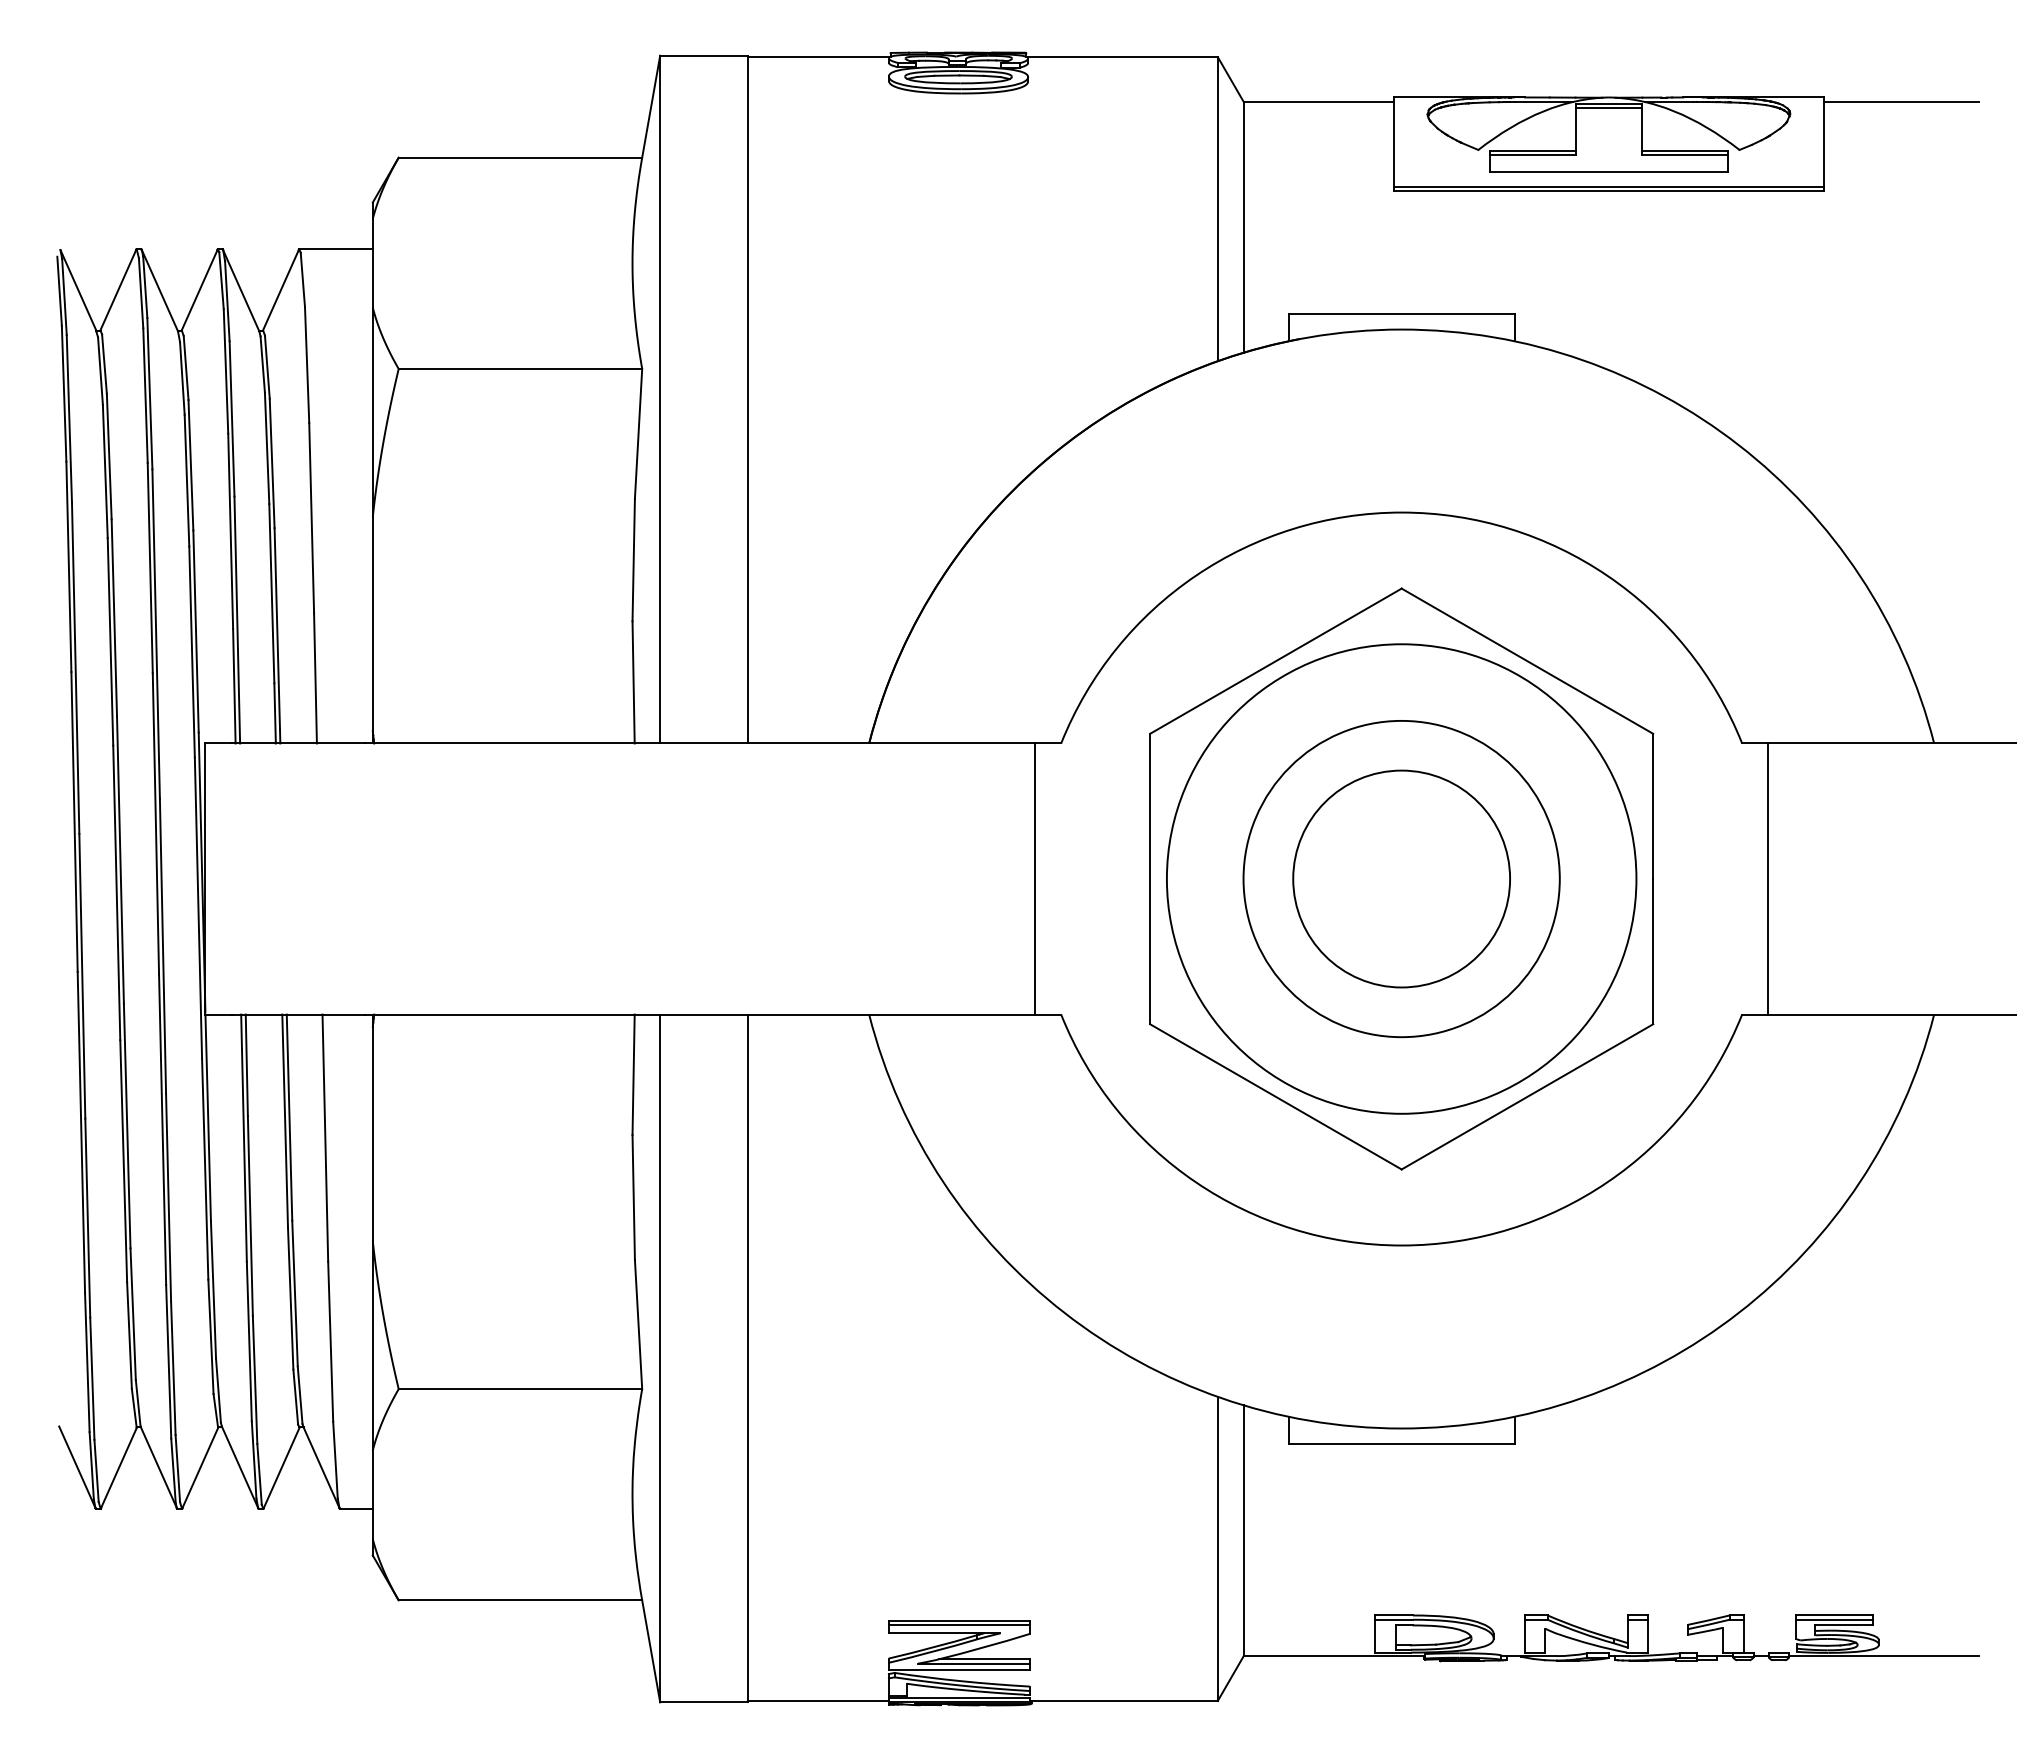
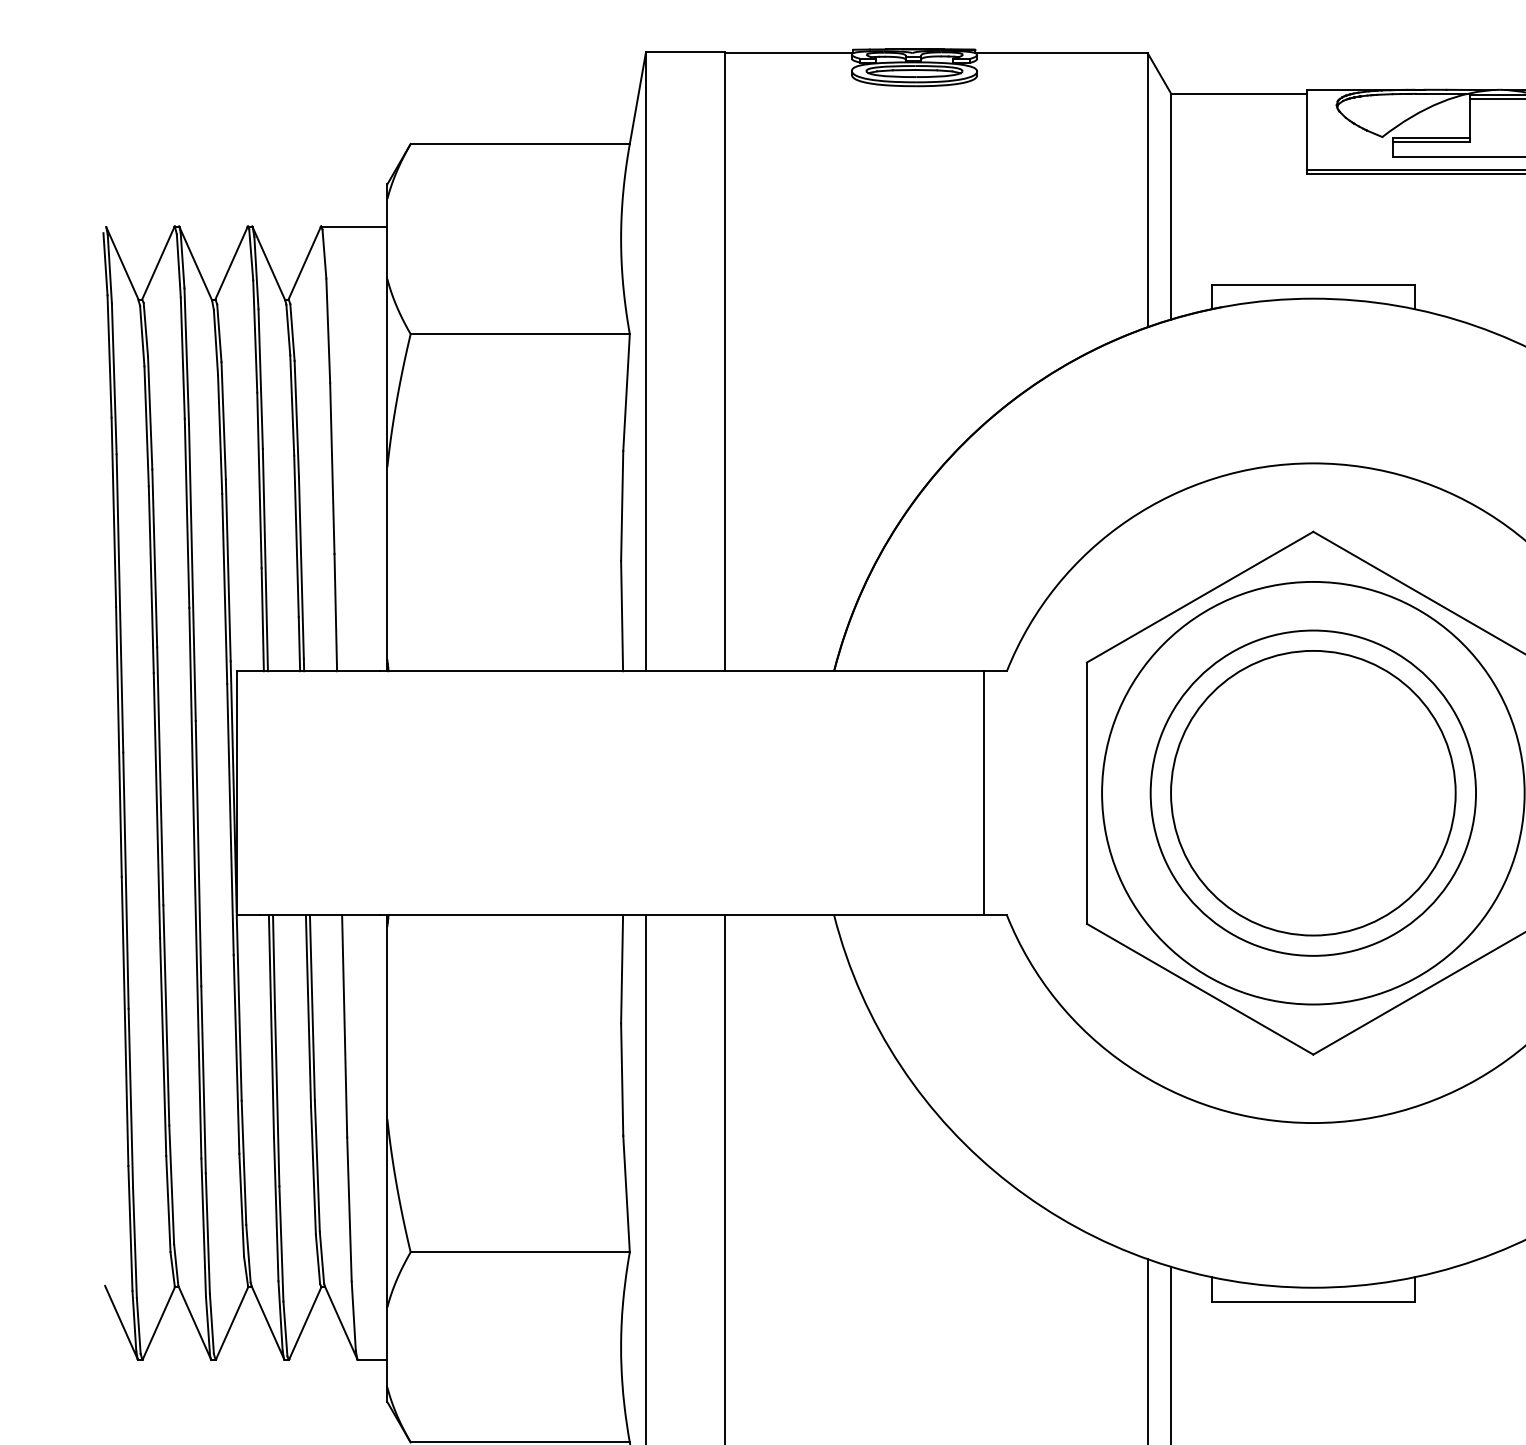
circle: (1401, 878) -> (1313, 792), size x1.67

